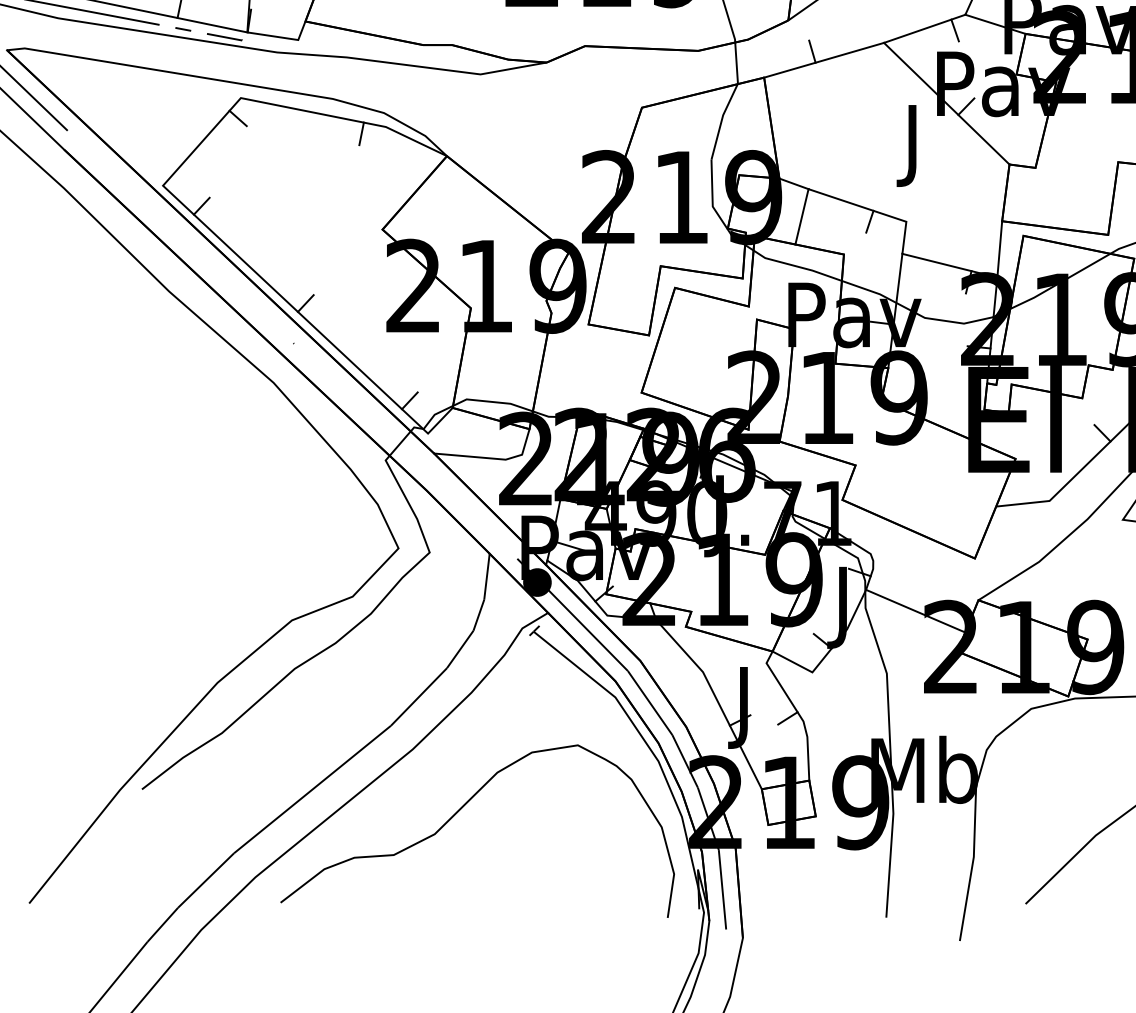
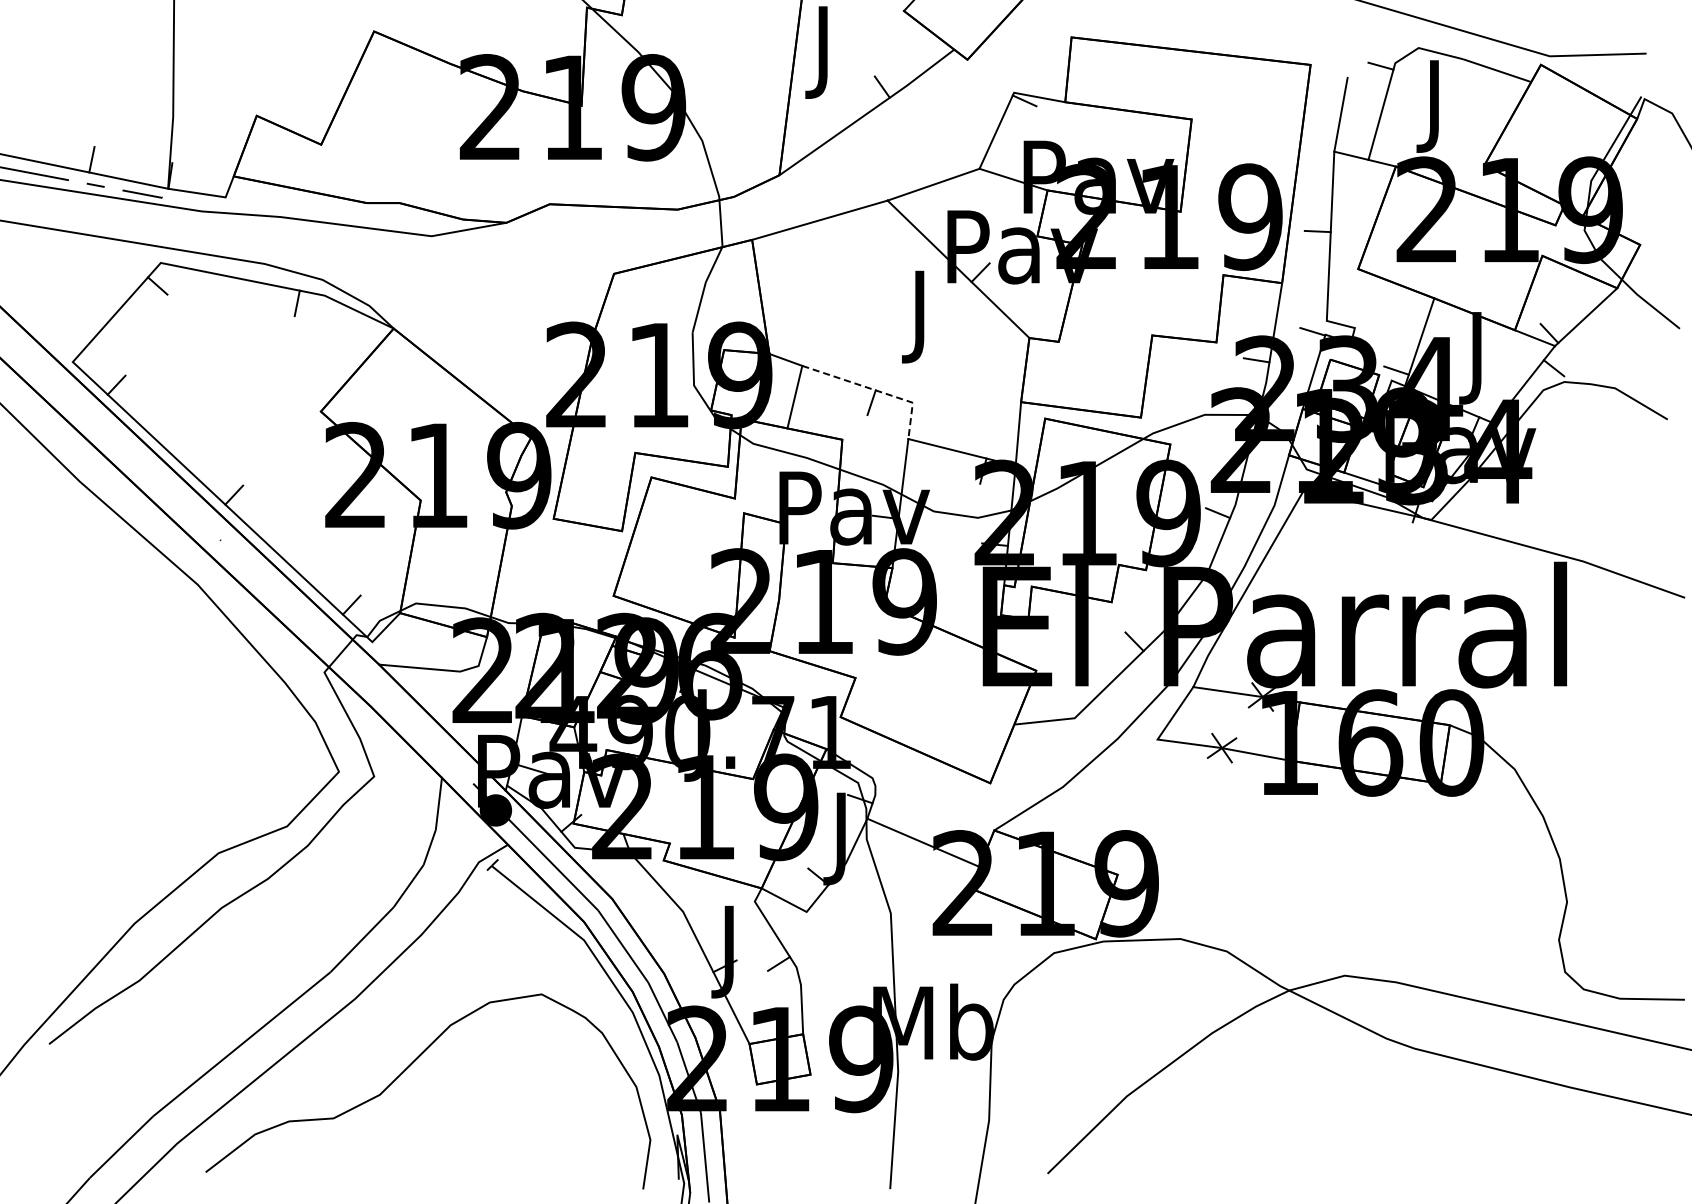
line: (954, 30) -> (967, 186), removed
line: (812, 51) -> (806, 210), removed
line: (874, 210) -> (876, 390), solid -> dashed

